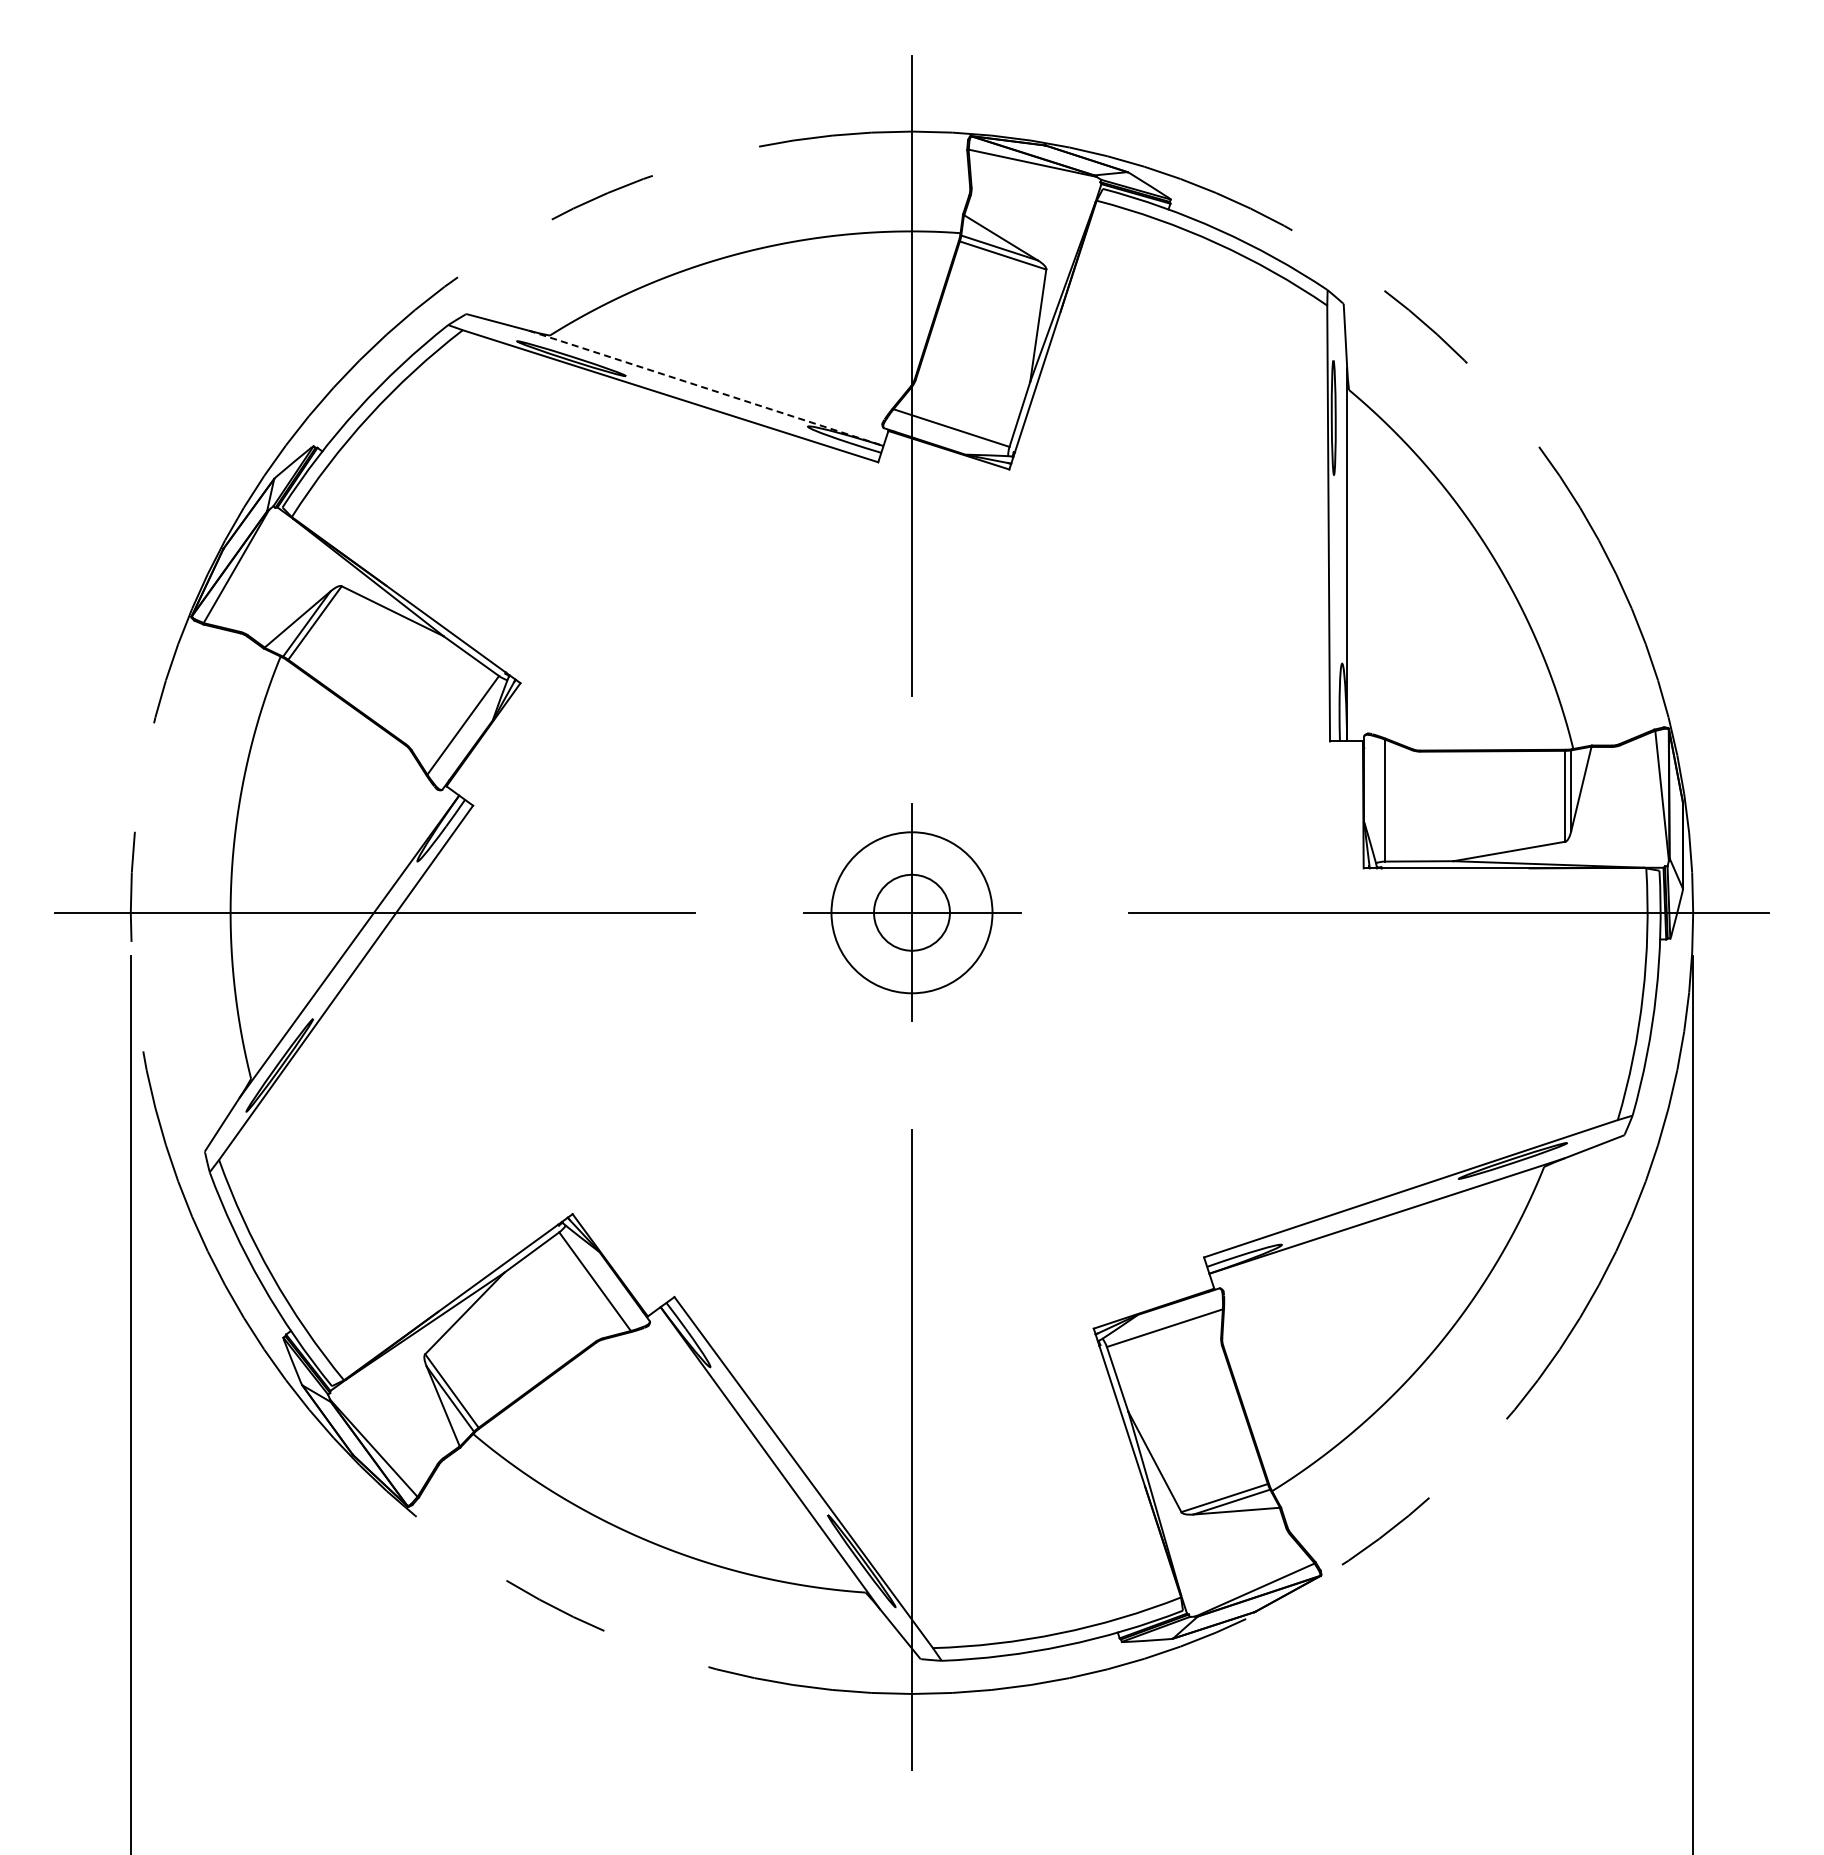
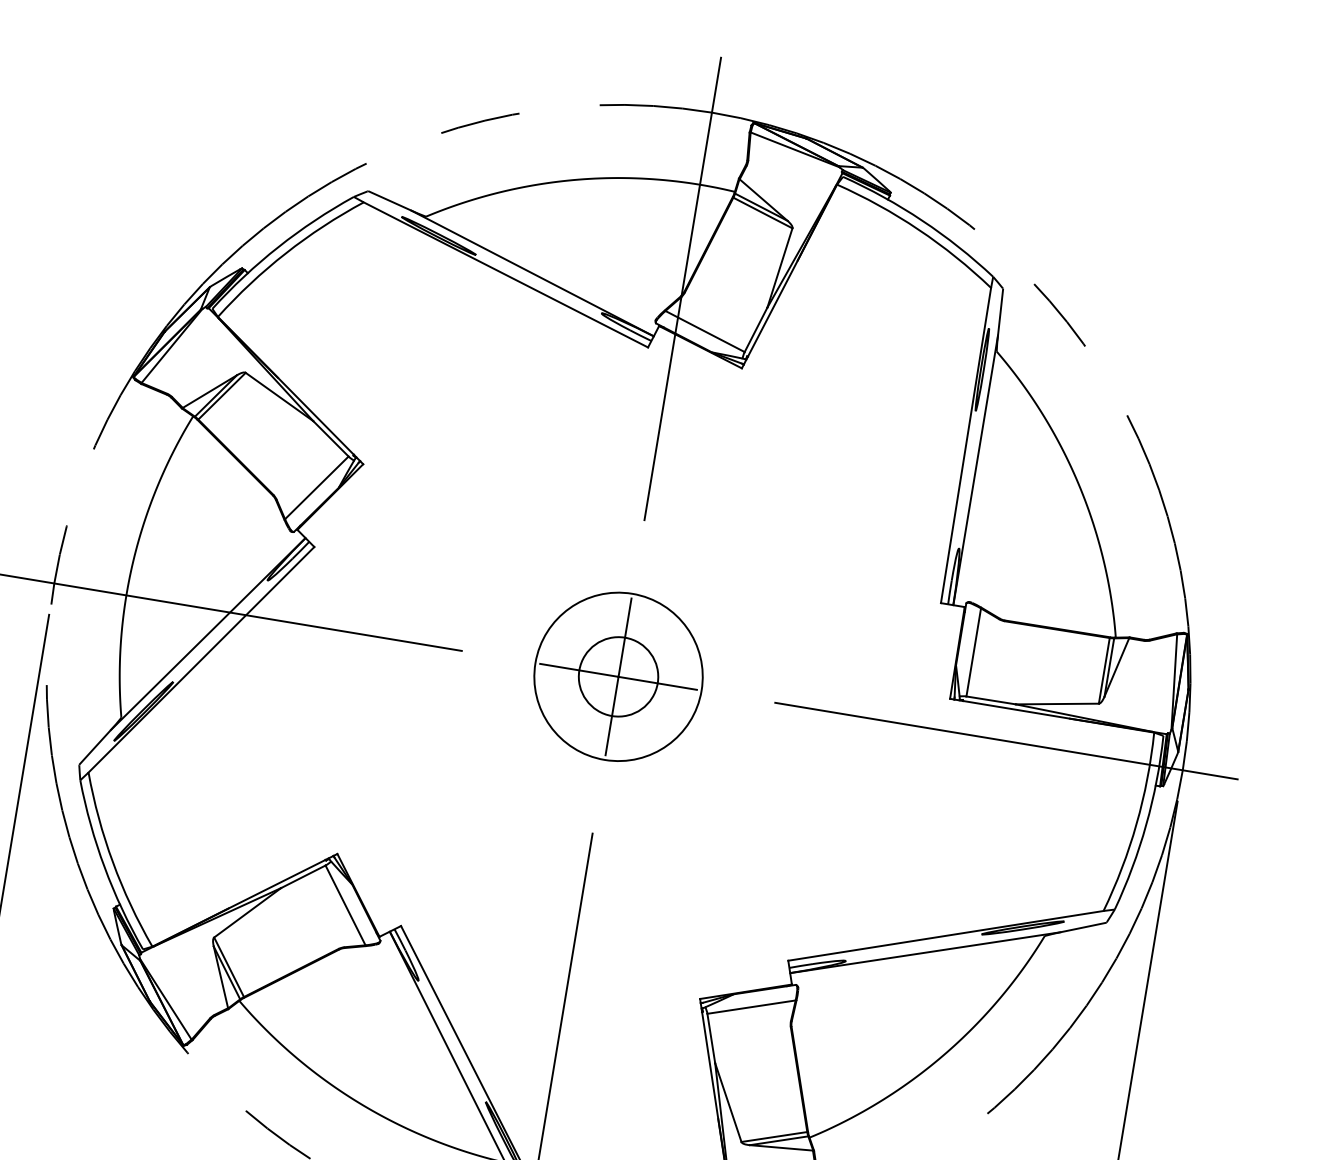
line: (706, 388) -> (532, 273), dashed -> solid
circle: (911, 912) -> (618, 676), size x1.43
circle: (911, 912) -> (618, 676), size x1.43

